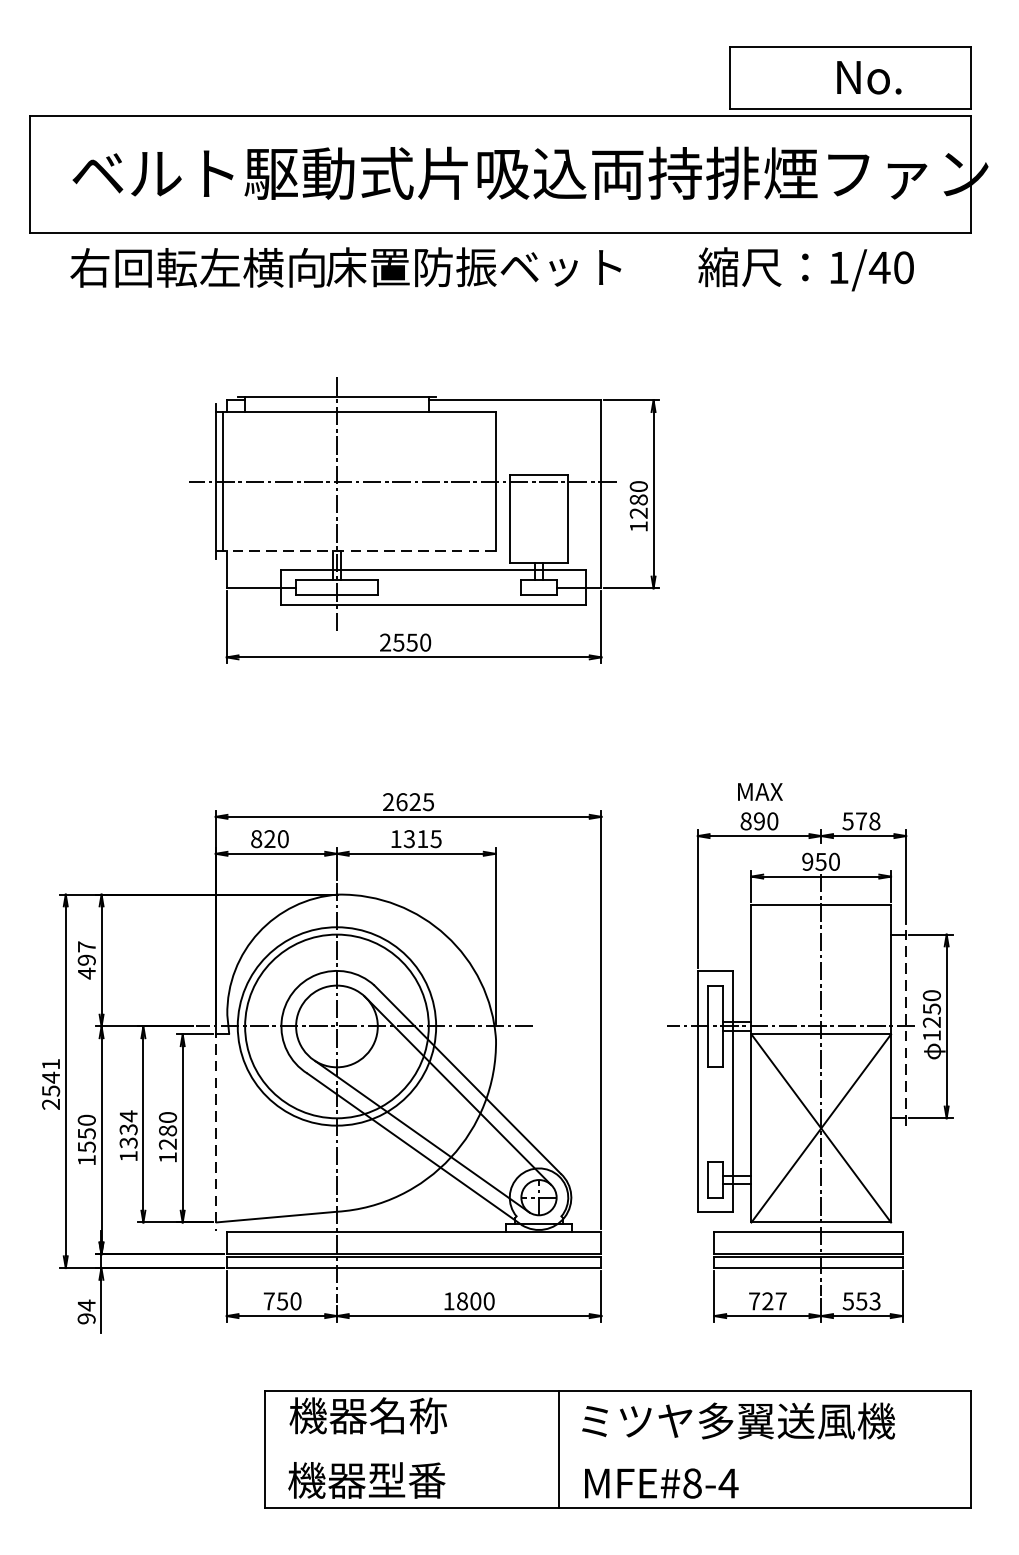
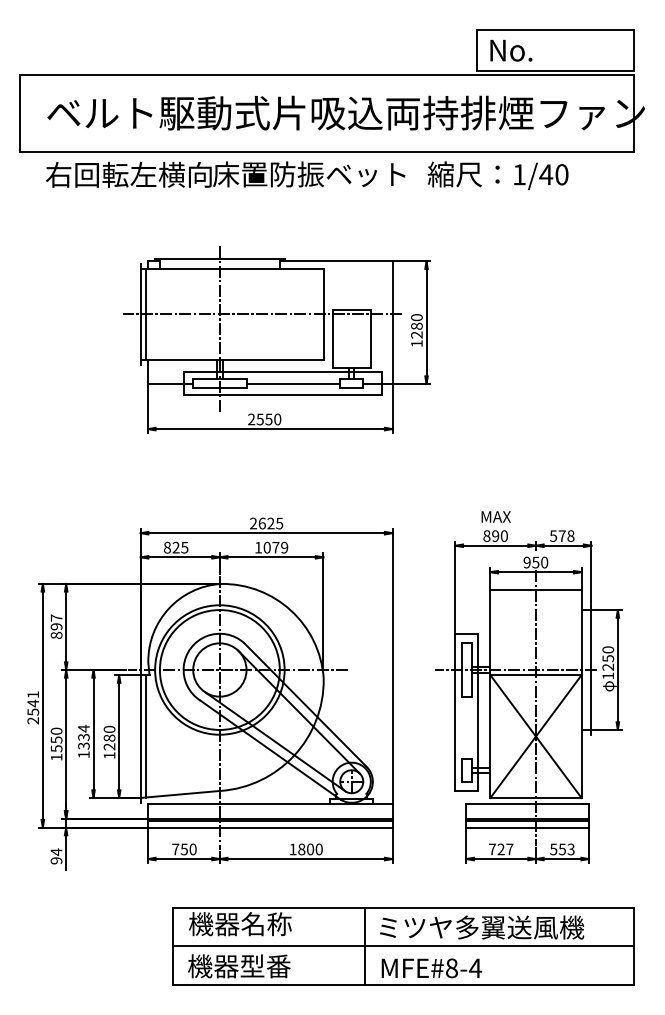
text: (869, 77) -> (511, 50), moved
text: (805, 268) -> (497, 175), moved
line: (356, 550) -> (232, 359), dashed -> solid
line: (449, 589) -> (293, 384), added
text: (282, 838) -> (184, 547), 820 -> 825
text: (422, 838) -> (275, 547), 1315 -> 1079
text: (86, 973) -> (56, 635), 497 -> 897
line: (906, 1027) -> (591, 670), dashed -> solid
line: (223, 1128) -> (145, 736), added
line: (215, 1129) -> (140, 737), dashed -> solid
line: (618, 1450) -> (403, 946), added

